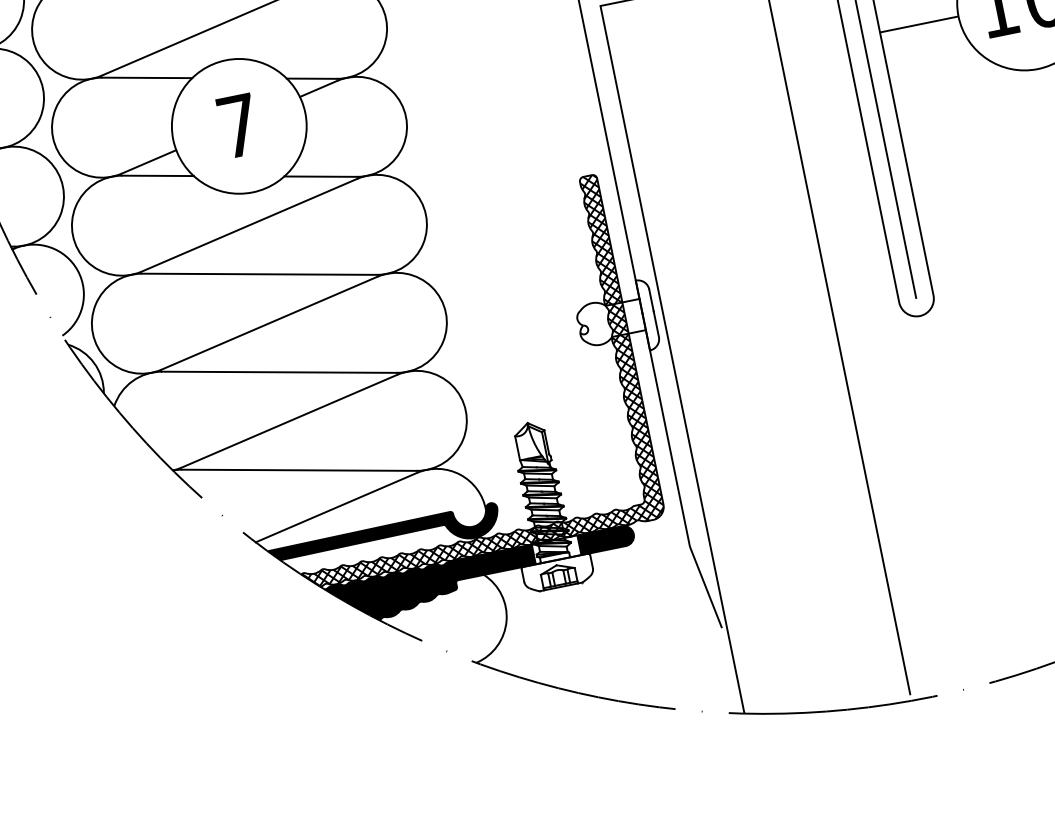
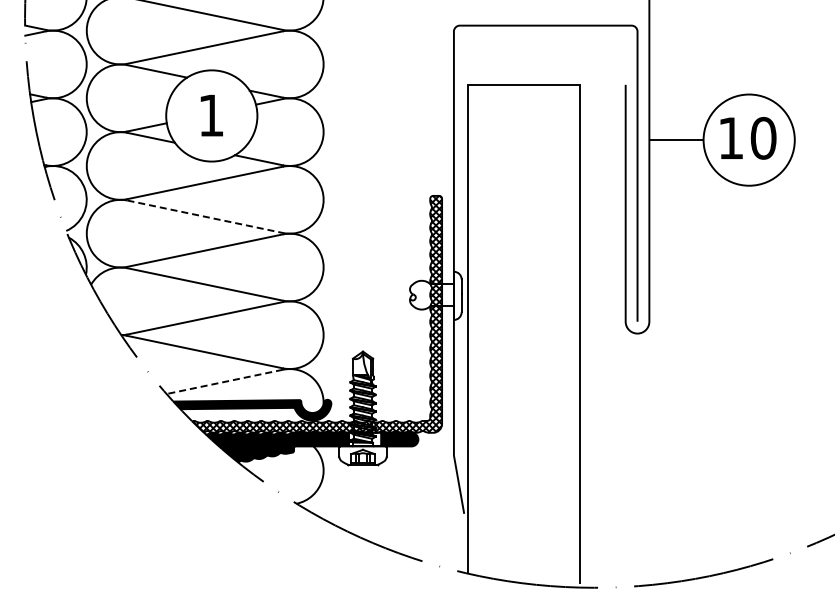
text: (238, 125) -> (211, 115), 7 -> 1
line: (259, 273) -> (205, 216), solid -> dashed
line: (336, 508) -> (224, 382), solid -> dashed

